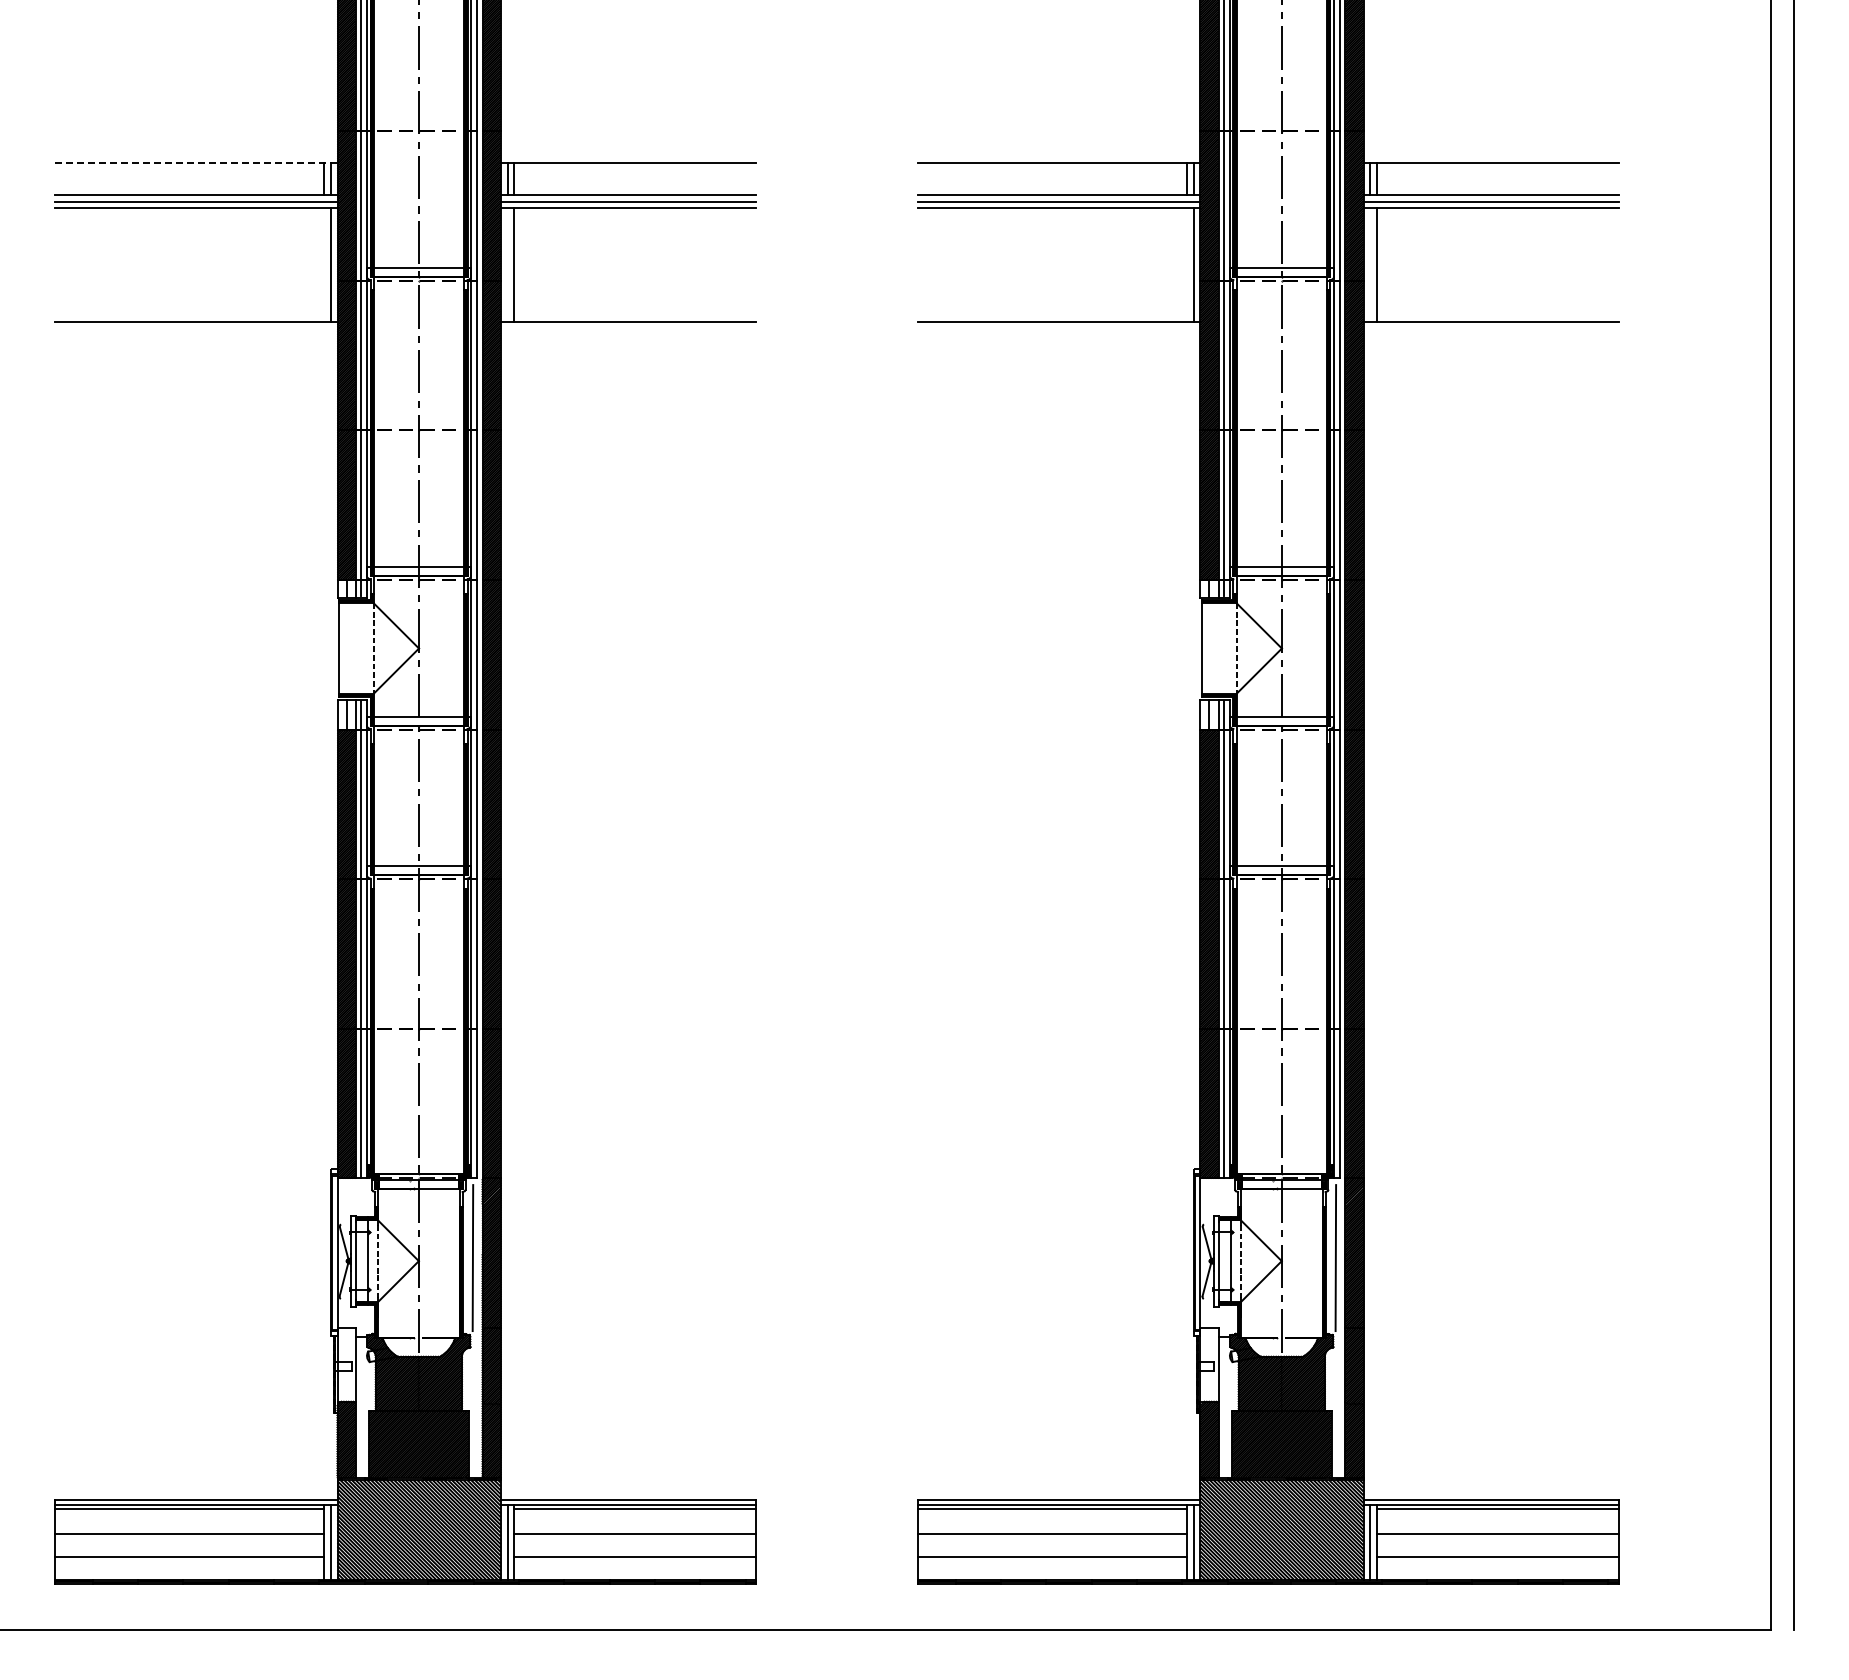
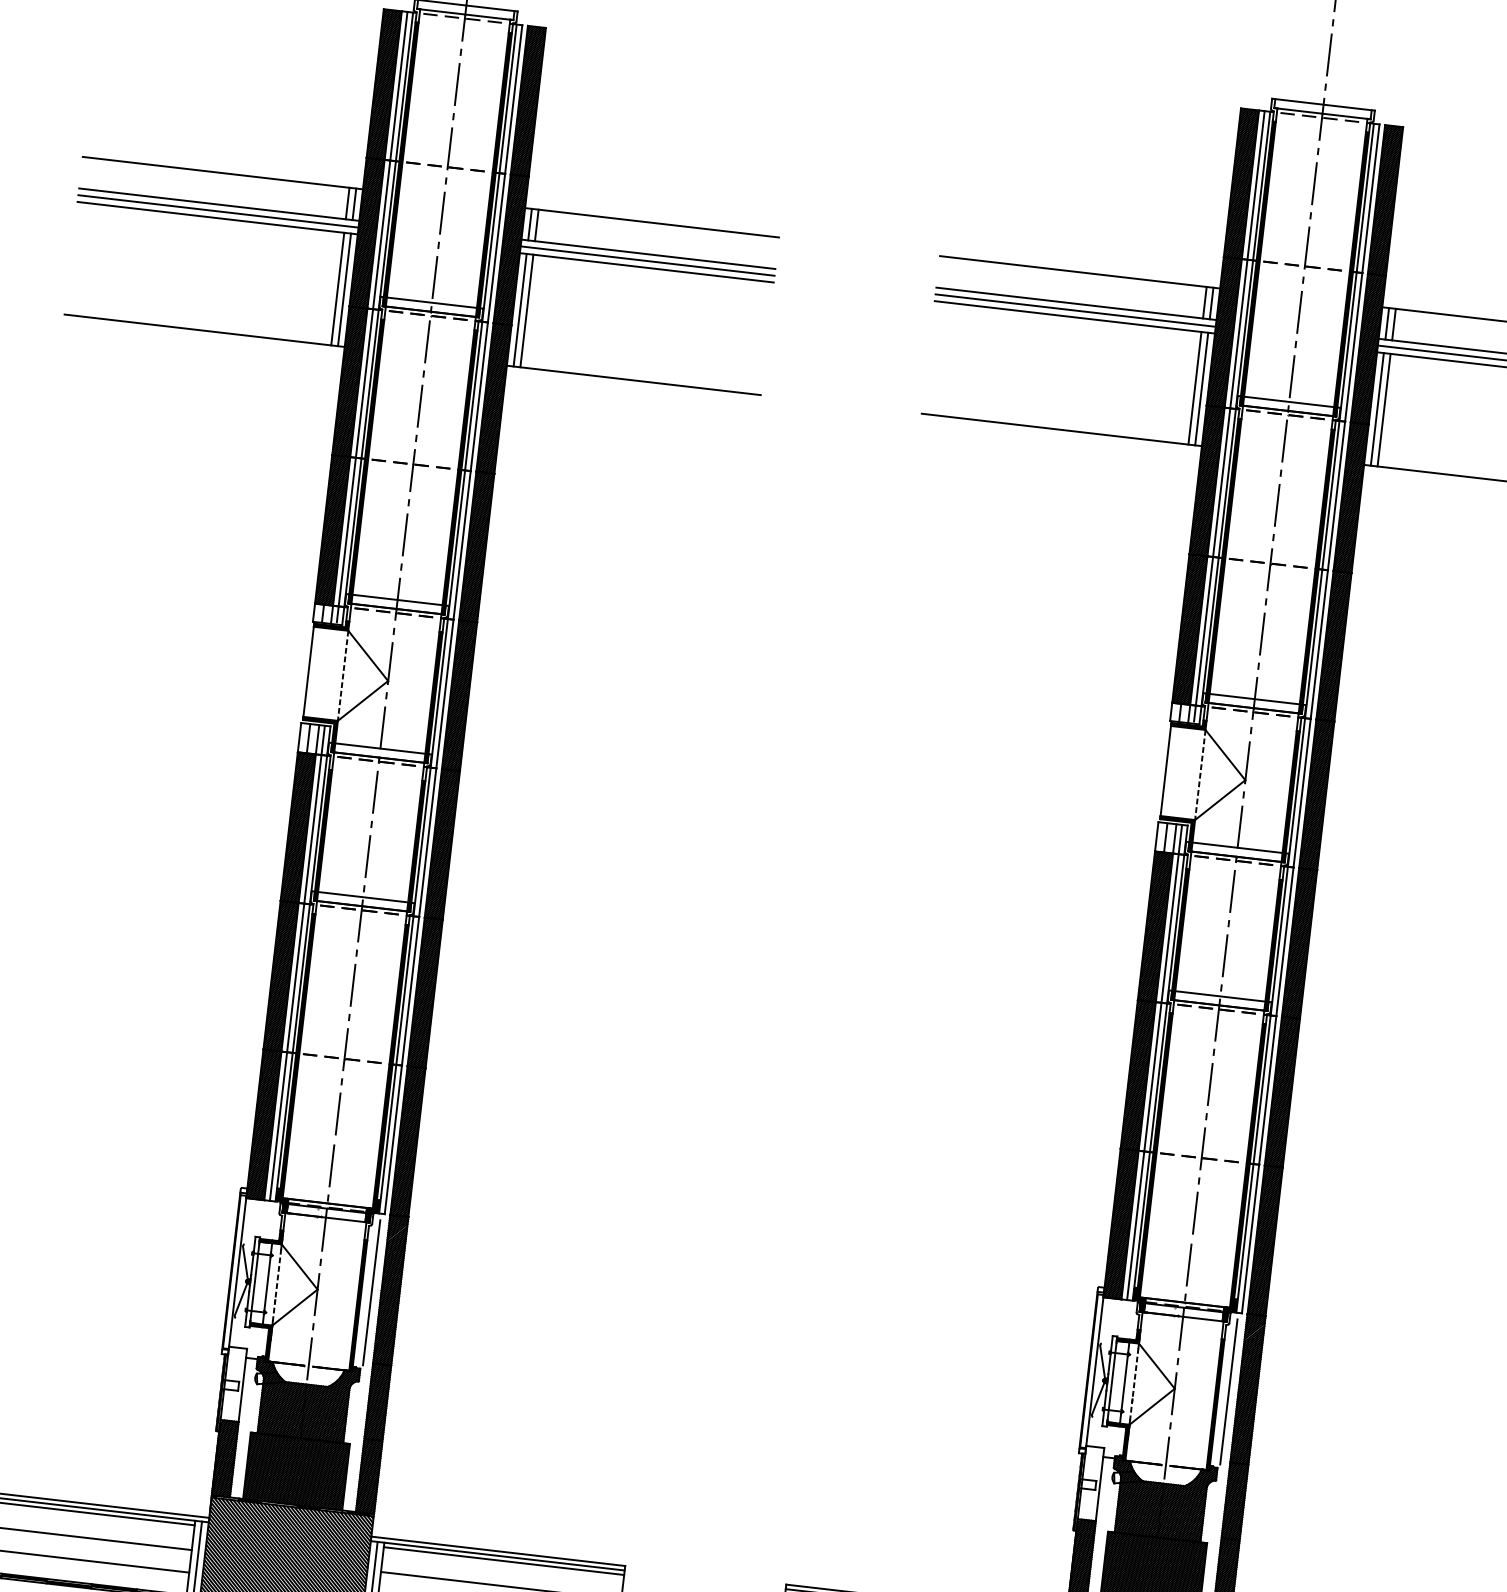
line: (196, 162) -> (222, 172), dashed -> solid
line: (323, 264) -> (337, 288), added
line: (507, 264) -> (520, 309), added
line: (1186, 264) -> (1194, 387), added
line: (1370, 264) -> (1377, 408), added

